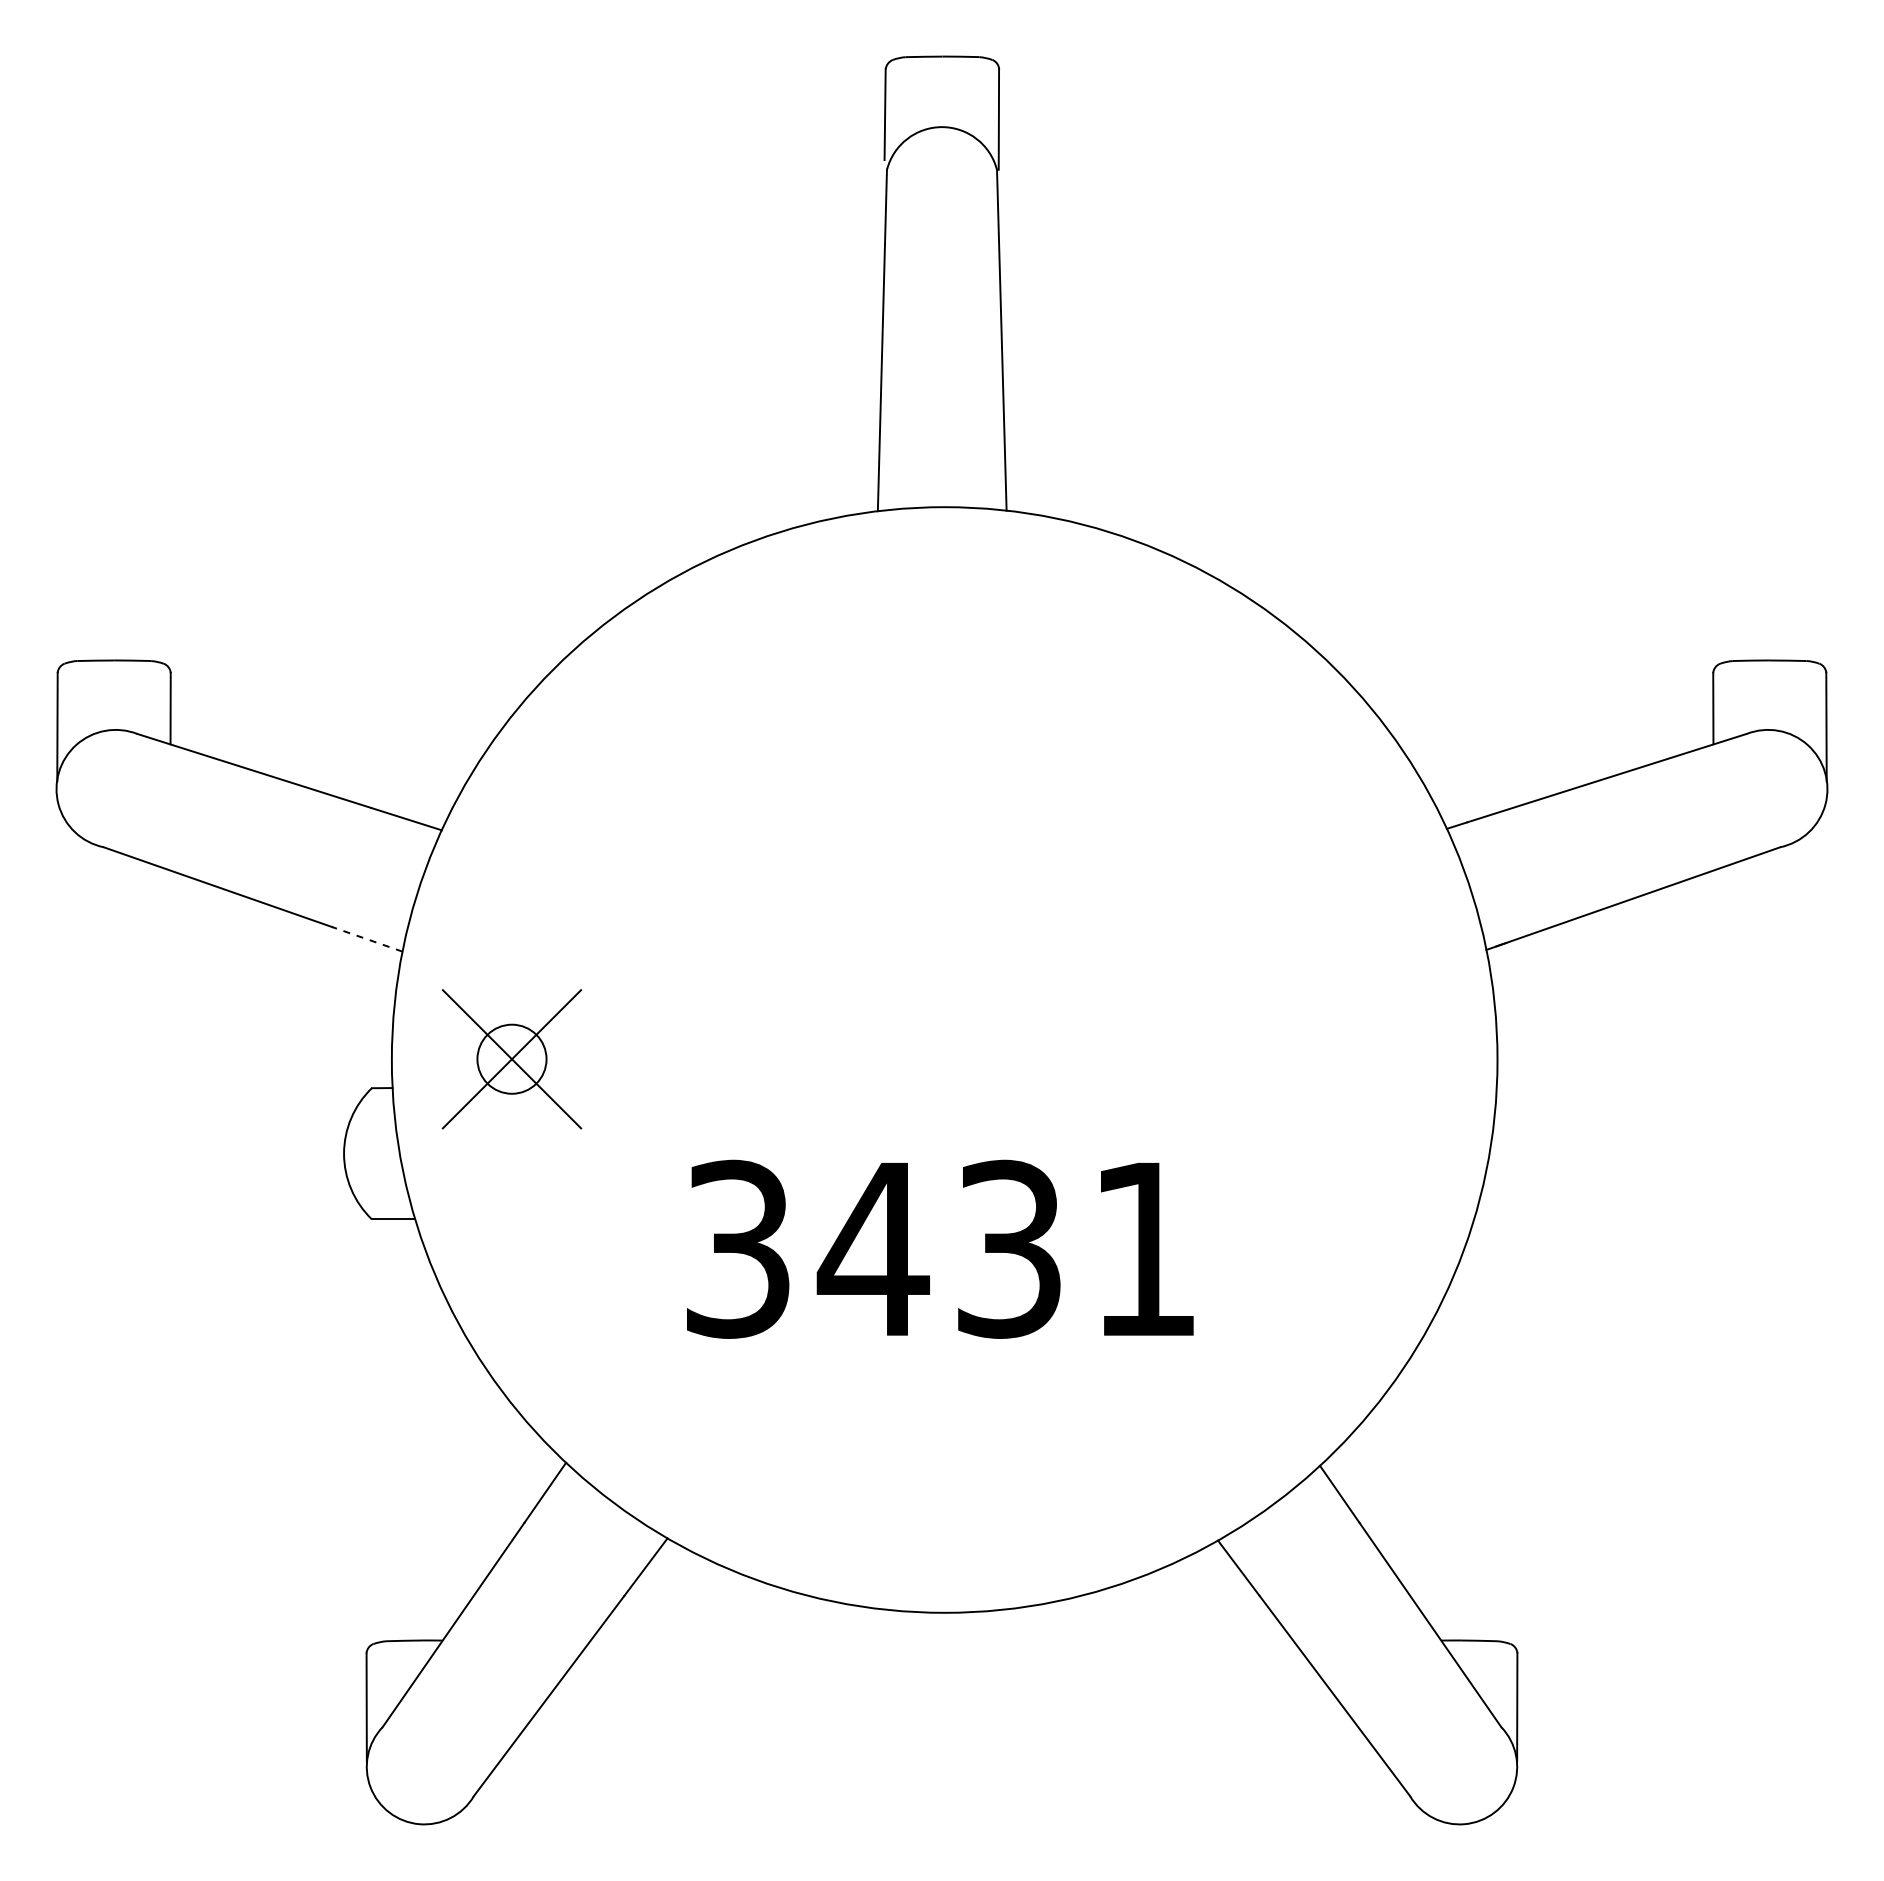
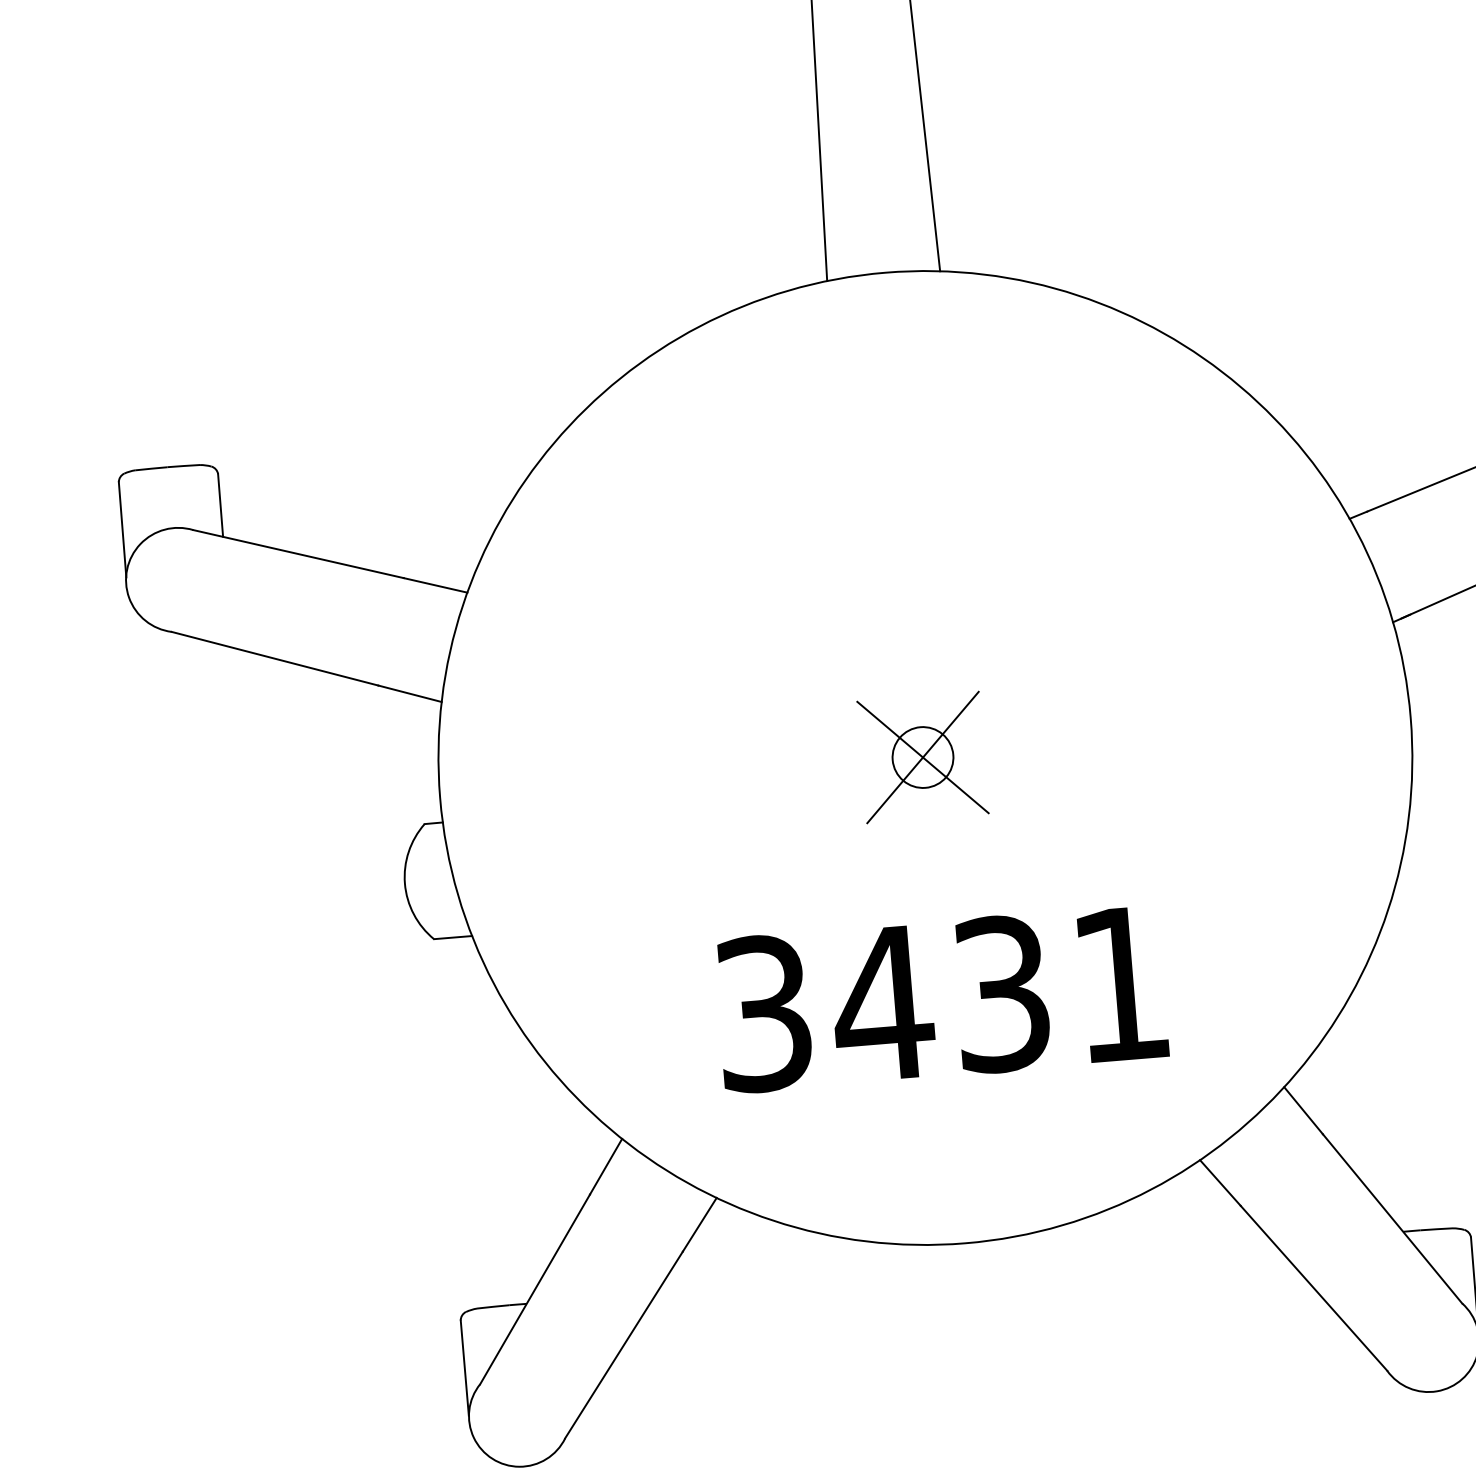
line: (367, 939) -> (410, 693), dashed -> solid
part: (511, 1059) -> (922, 757), moved
text: (940, 1248) -> (941, 998), moved

